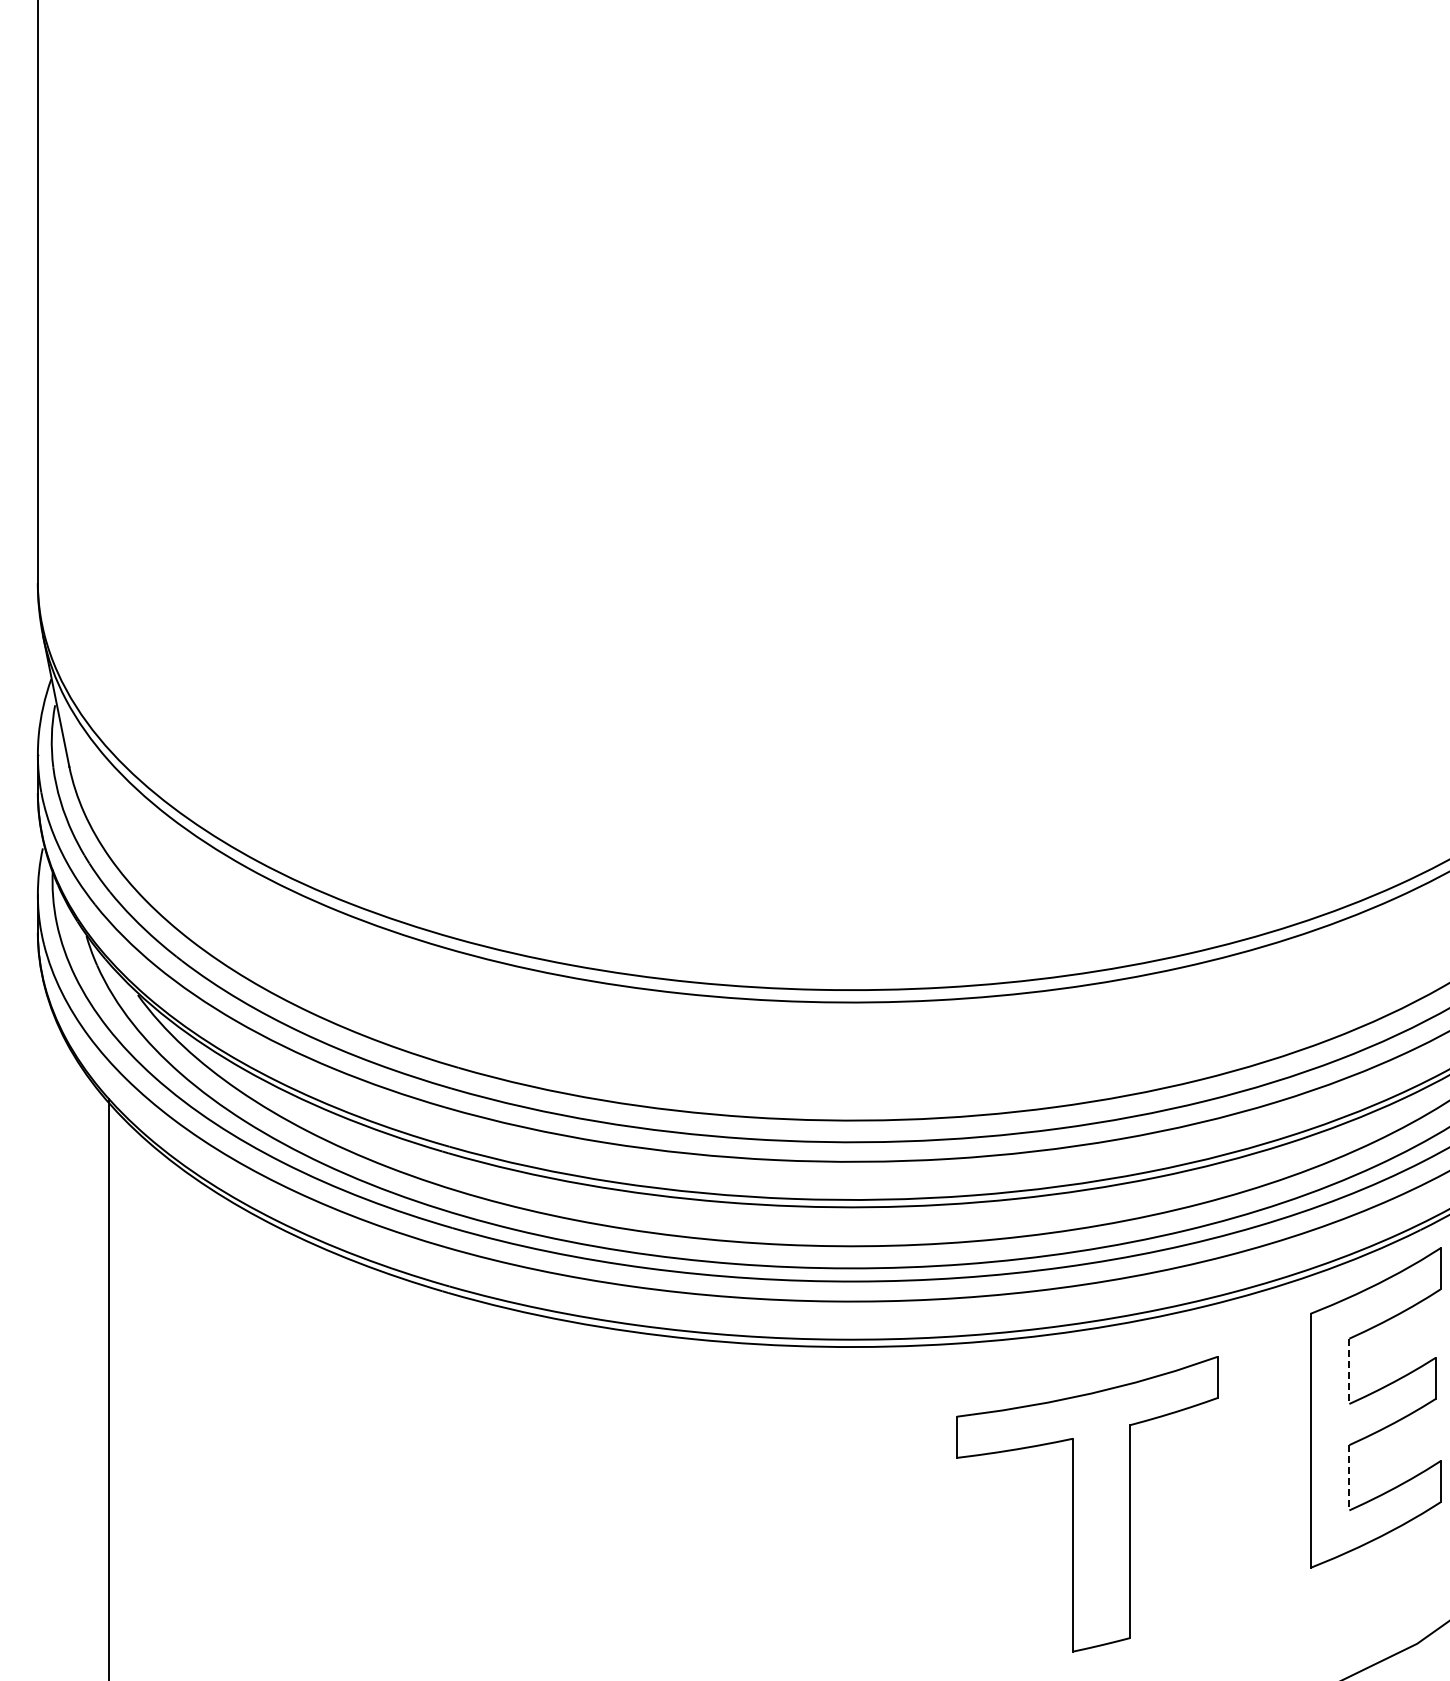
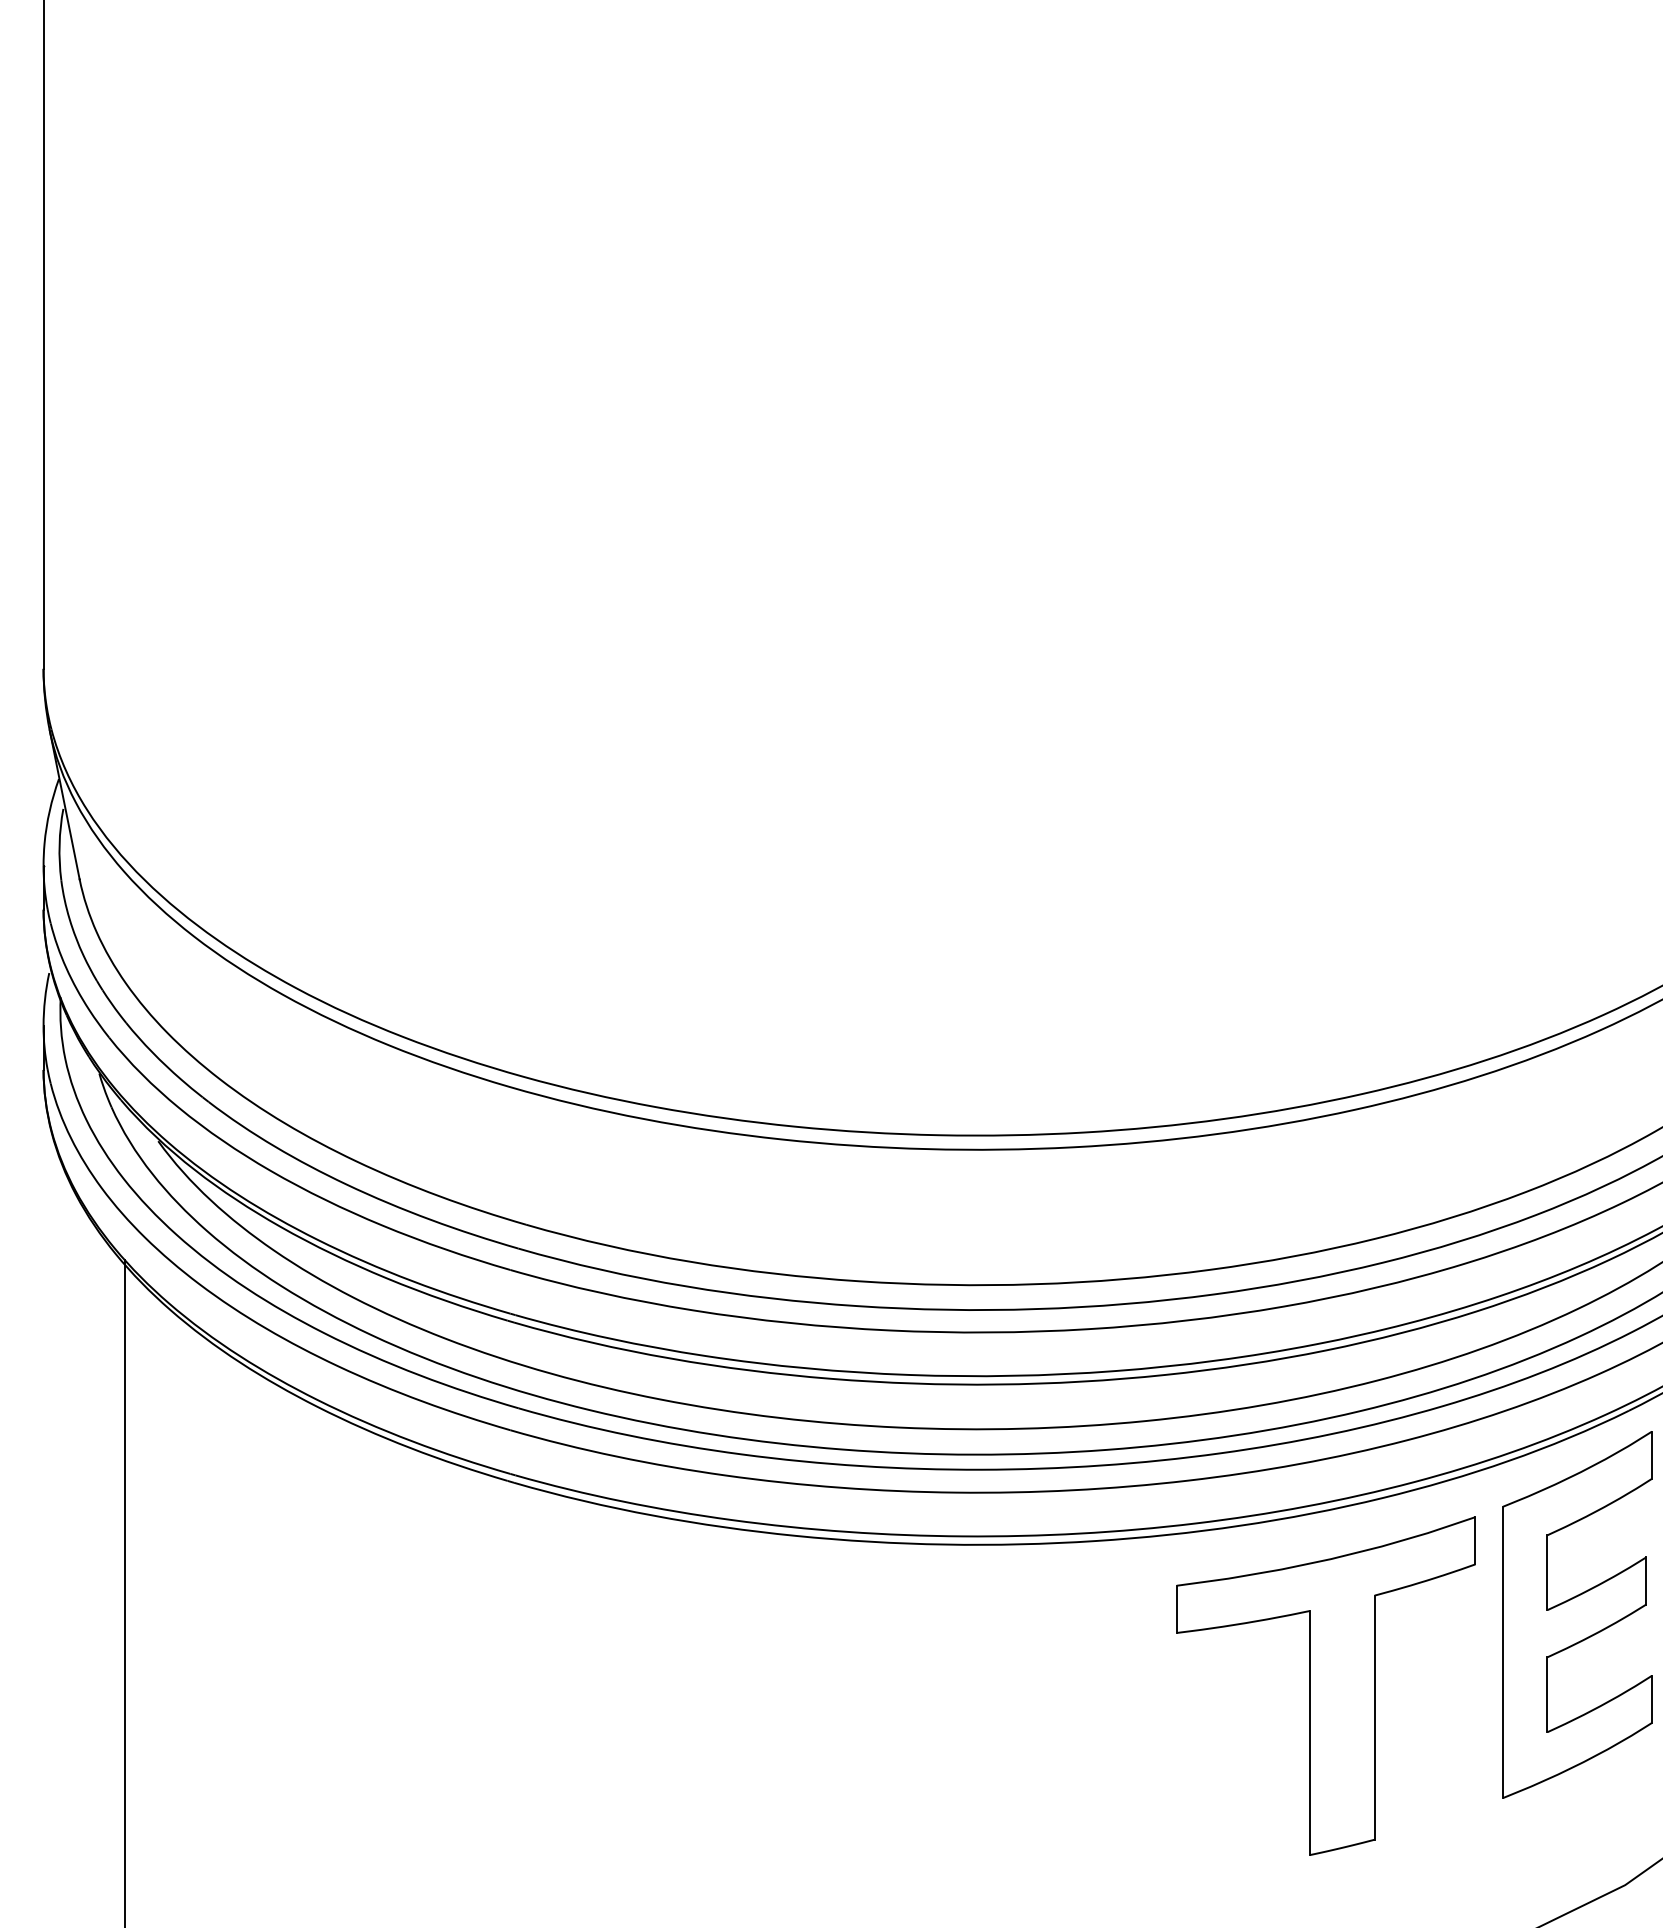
line: (1349, 1371) -> (1547, 1572), dashed -> solid
line: (1349, 1477) -> (1547, 1694), dashed -> solid
part: (1087, 1504) -> (1326, 1686), moved

